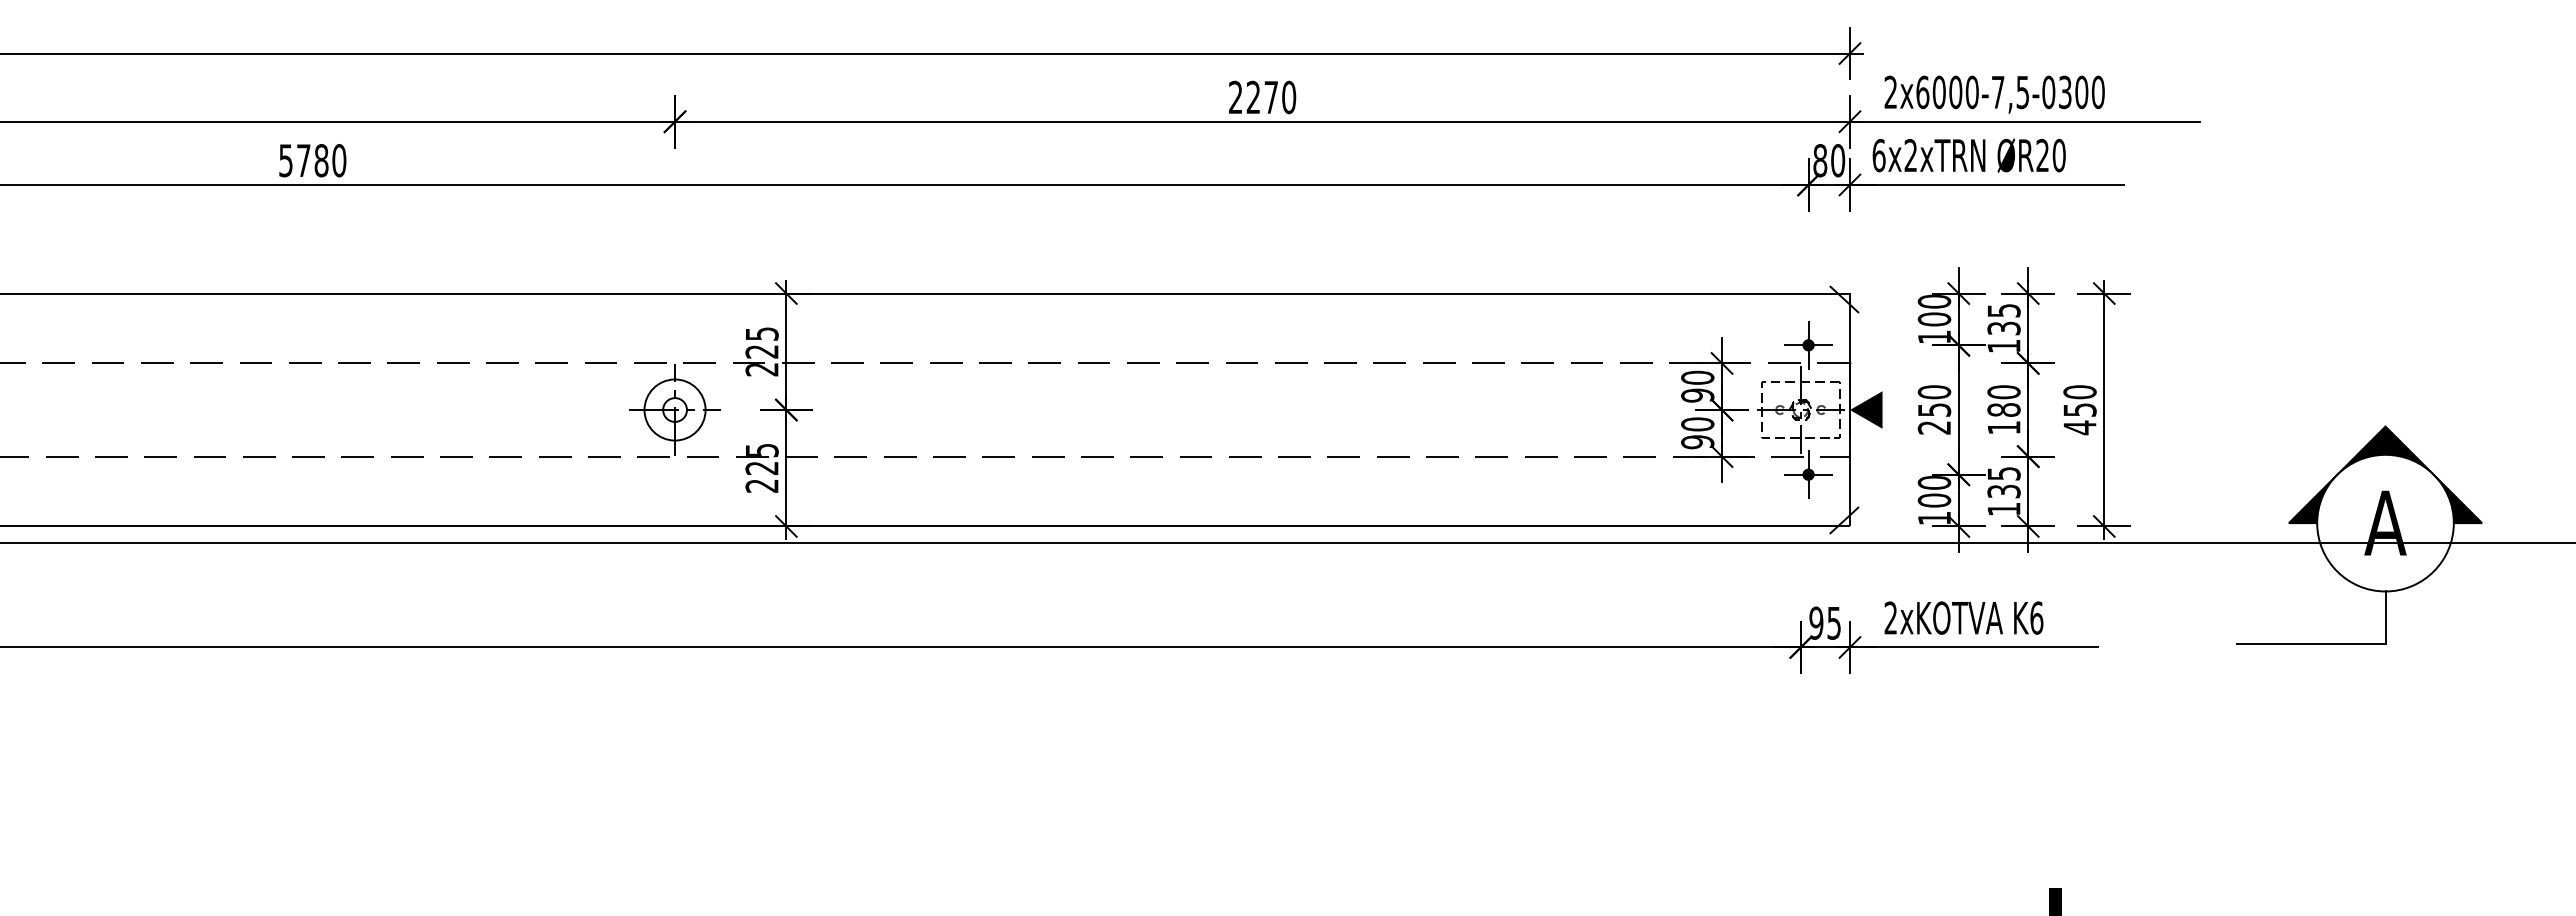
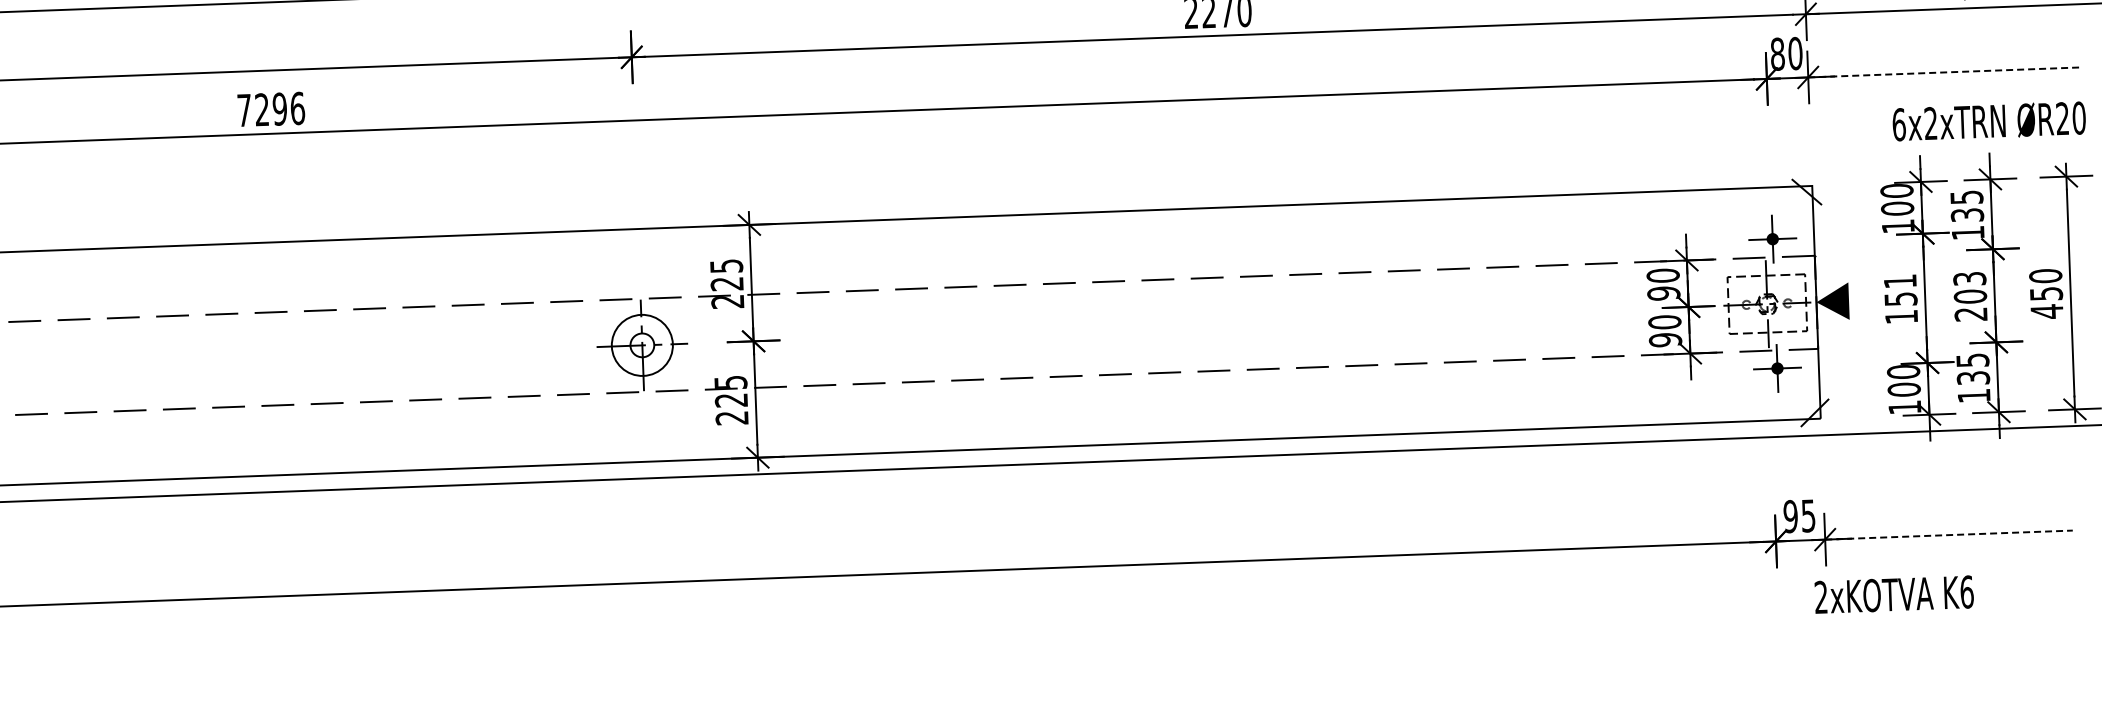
text: (1968, 155) -> (1988, 121), moved
text: (312, 160) -> (270, 109), 5780 -> 7296
line: (1986, 184) -> (1944, 71), solid -> dashed
text: (1934, 409) -> (1900, 298), 250 -> 151
text: (2003, 409) -> (1969, 296), 180 -> 203
text: (1963, 617) -> (1893, 594), moved
line: (1973, 647) -> (1948, 535), solid -> dashed

